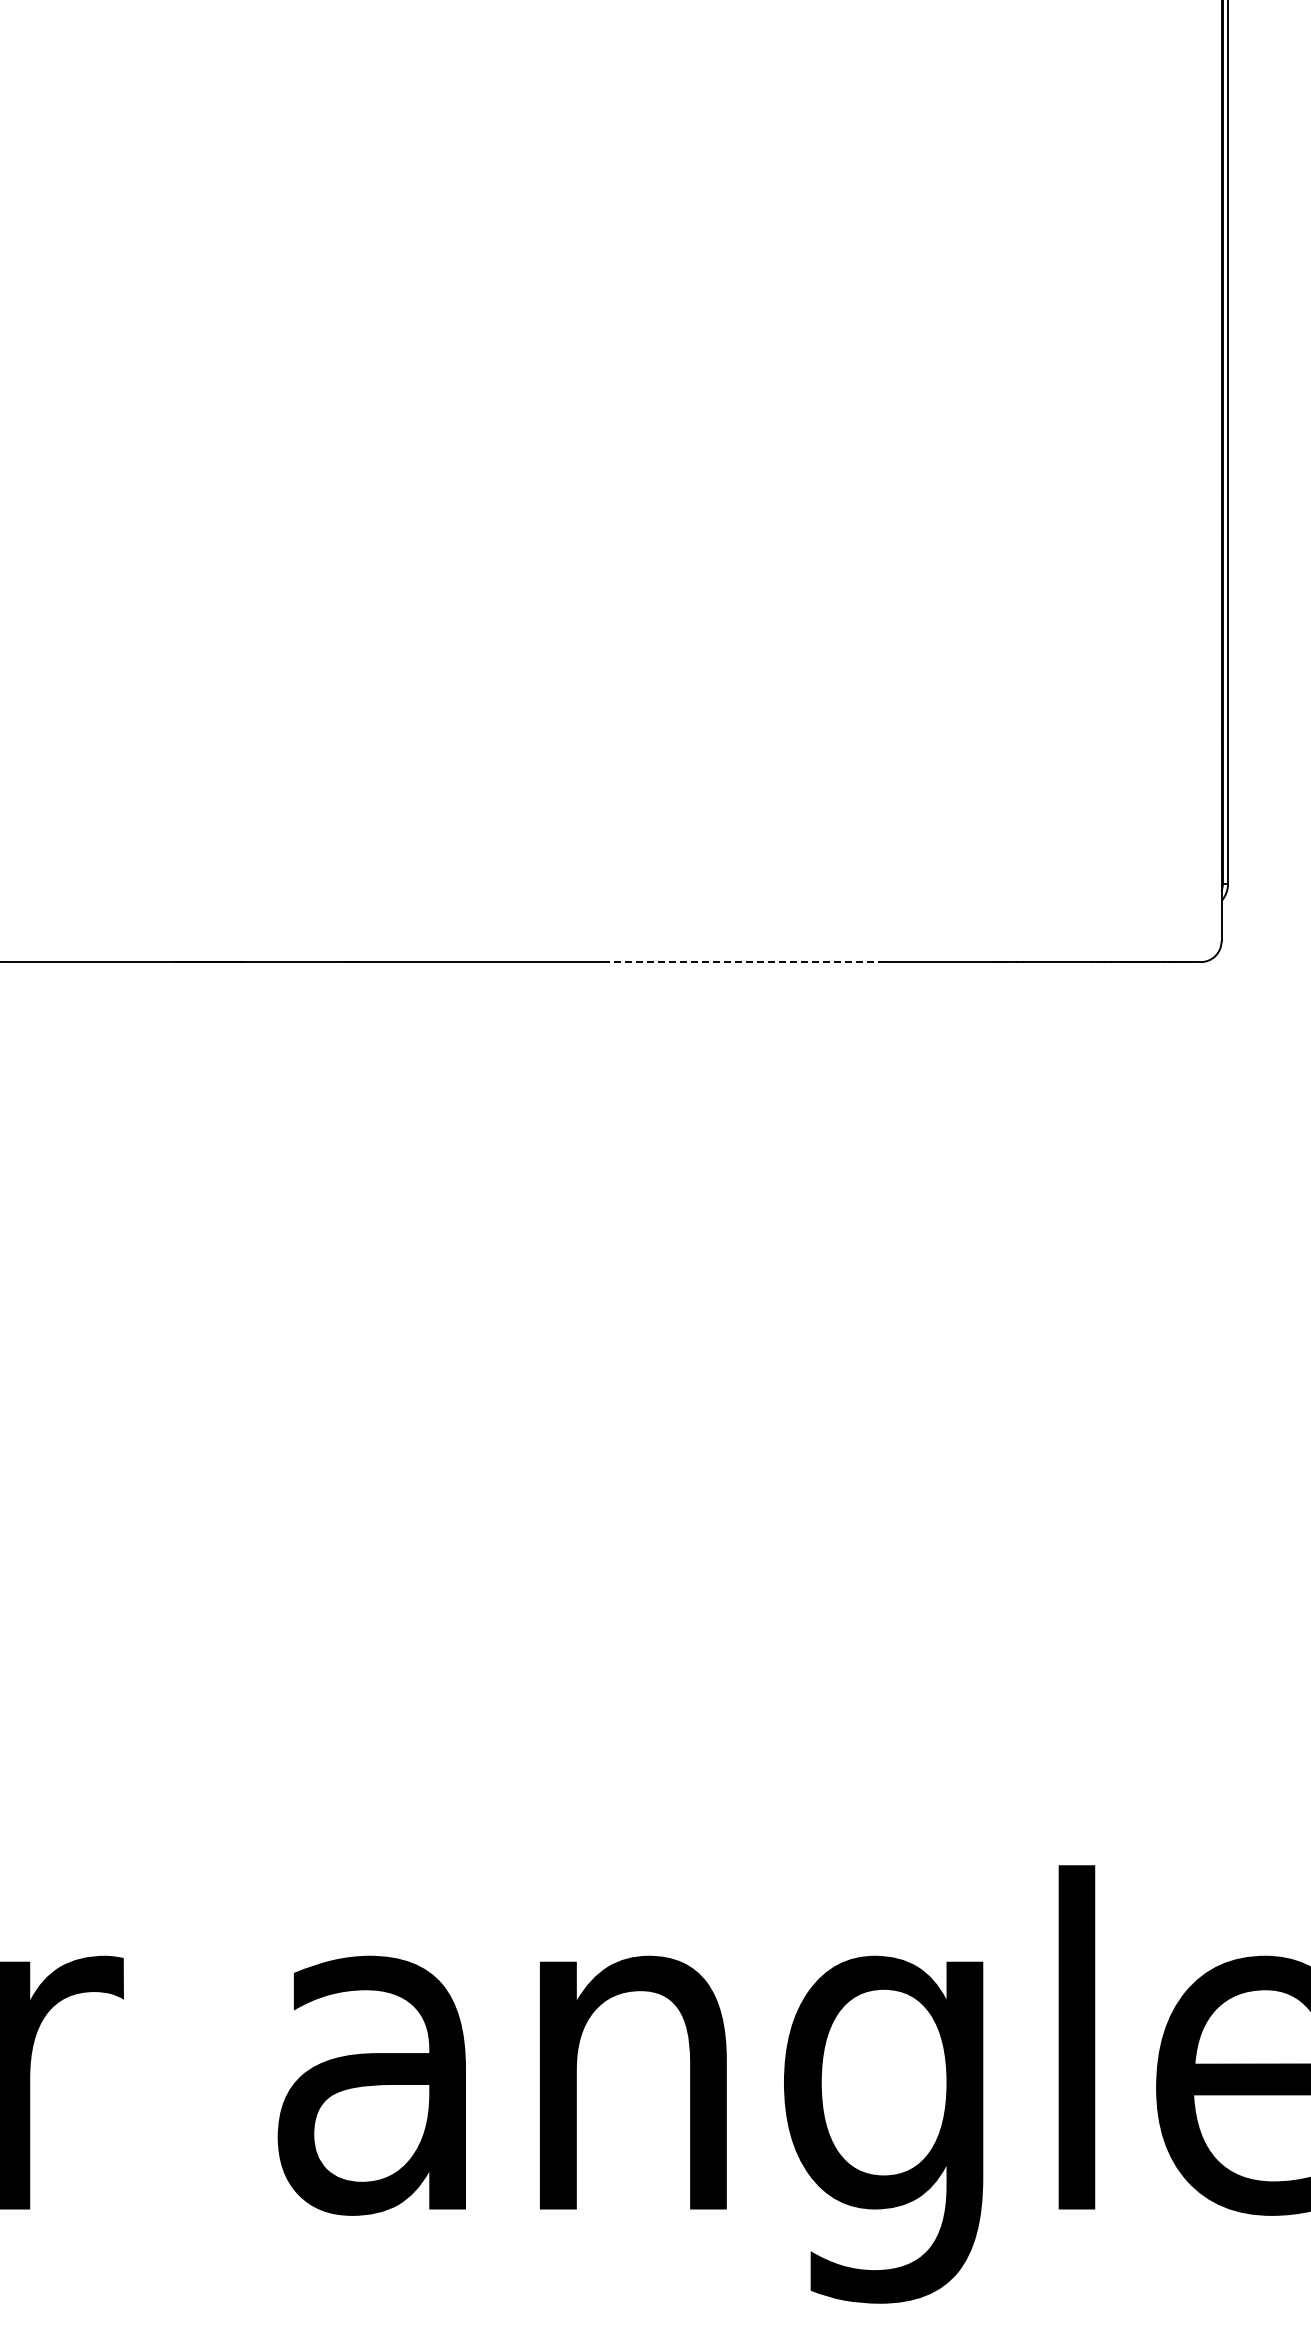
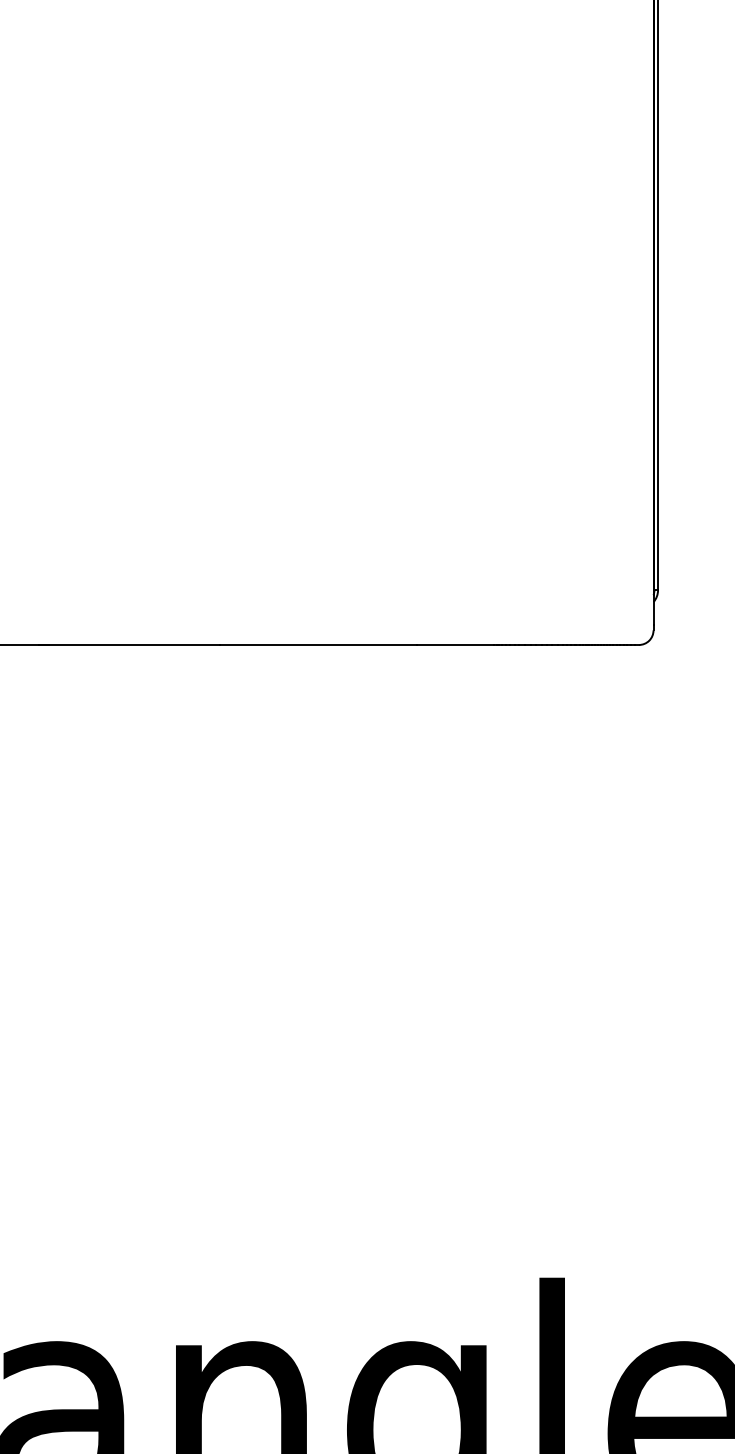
line: (744, 962) -> (319, 645), dashed -> solid

